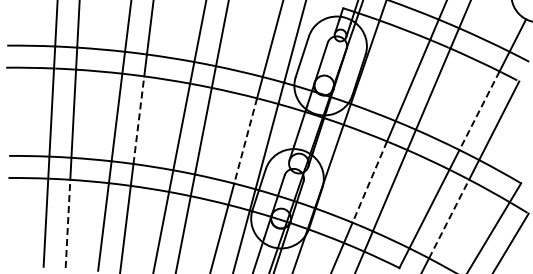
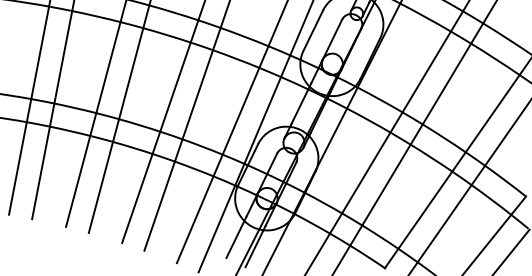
line: (479, 111) -> (492, 114), dashed -> solid
line: (138, 119) -> (130, 72), dashed -> solid
line: (245, 141) -> (240, 111), dashed -> solid
line: (369, 182) -> (365, 173), dashed -> solid
line: (449, 218) -> (445, 223), dashed -> solid
line: (68, 223) -> (41, 172), dashed -> solid

